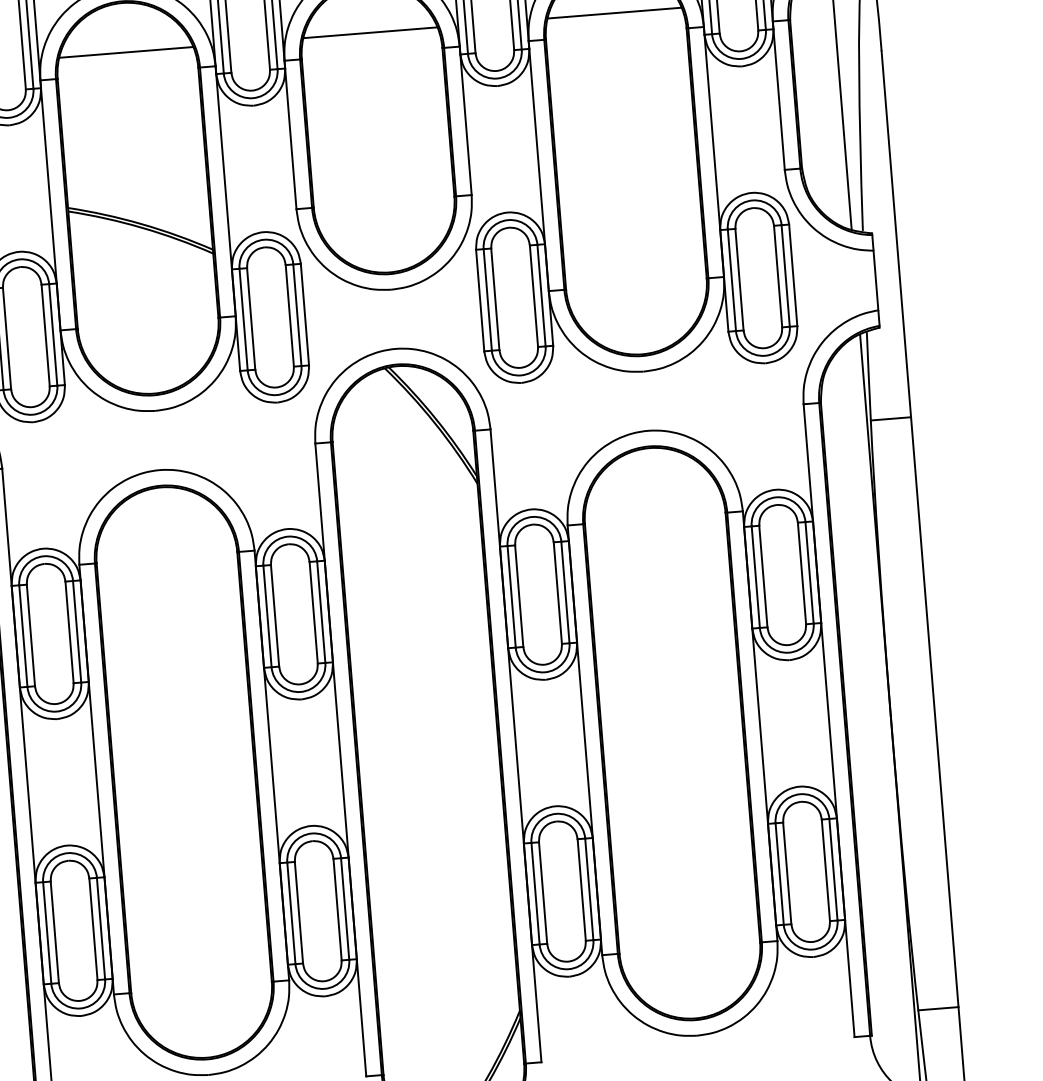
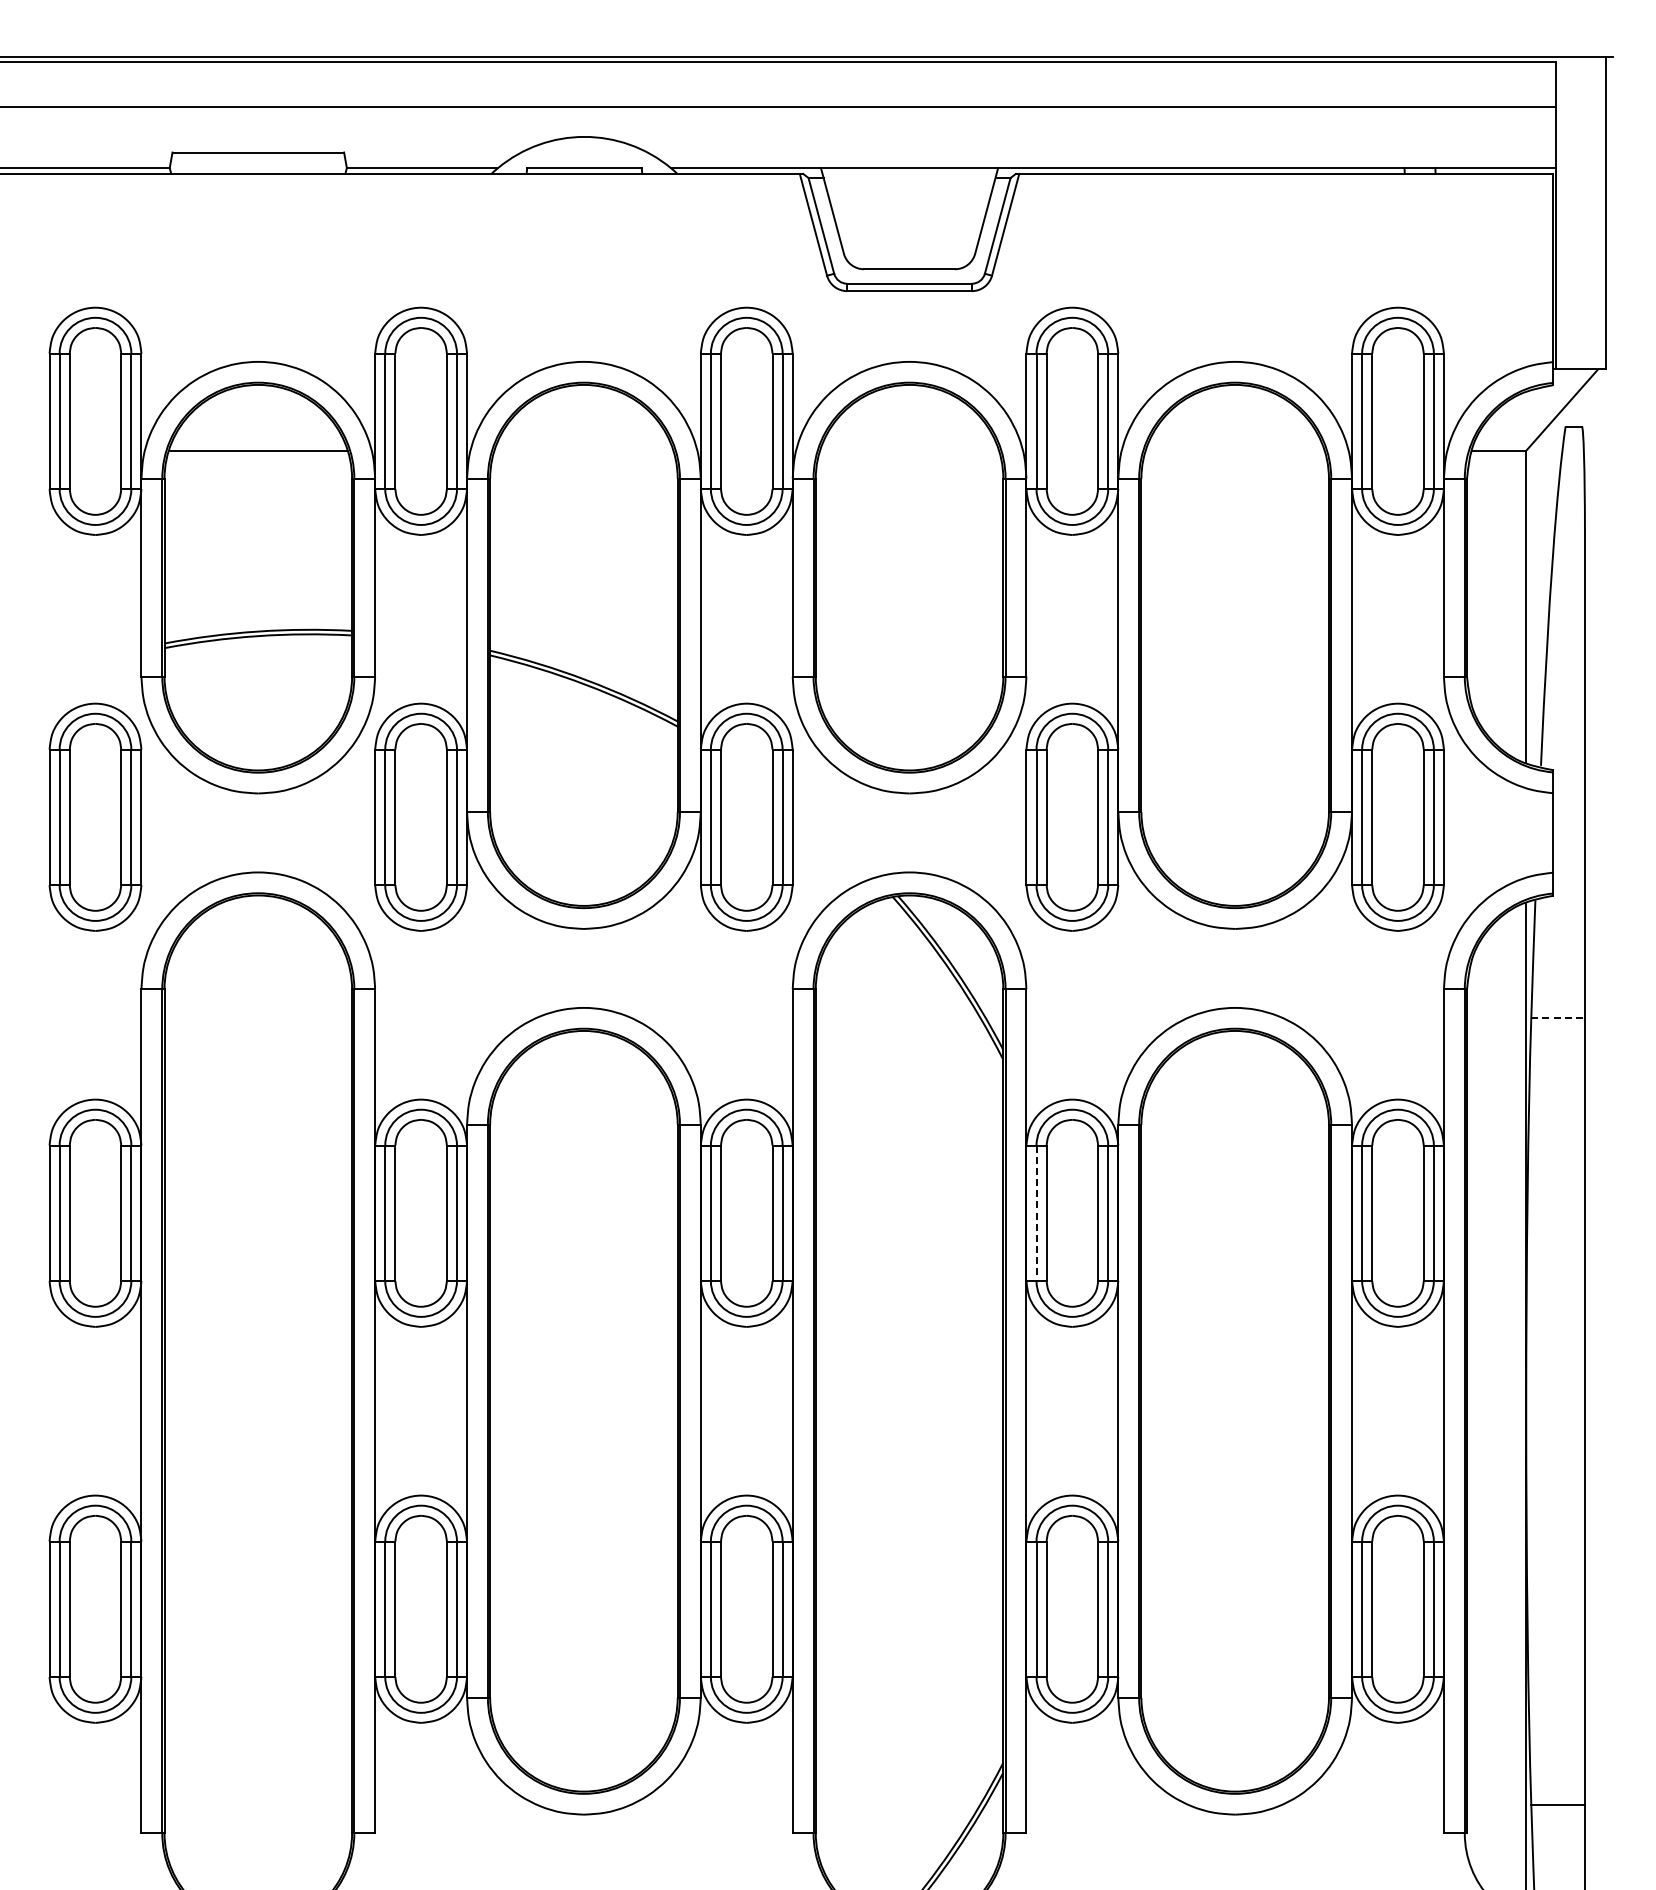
line: (614, 12) -> (1234, 450), removed
line: (370, 32) -> (909, 450), removed
line: (125, 52) -> (583, 450), removed
line: (891, 418) -> (1558, 1017), solid -> dashed
line: (511, 596) -> (1036, 1213), solid -> dashed

